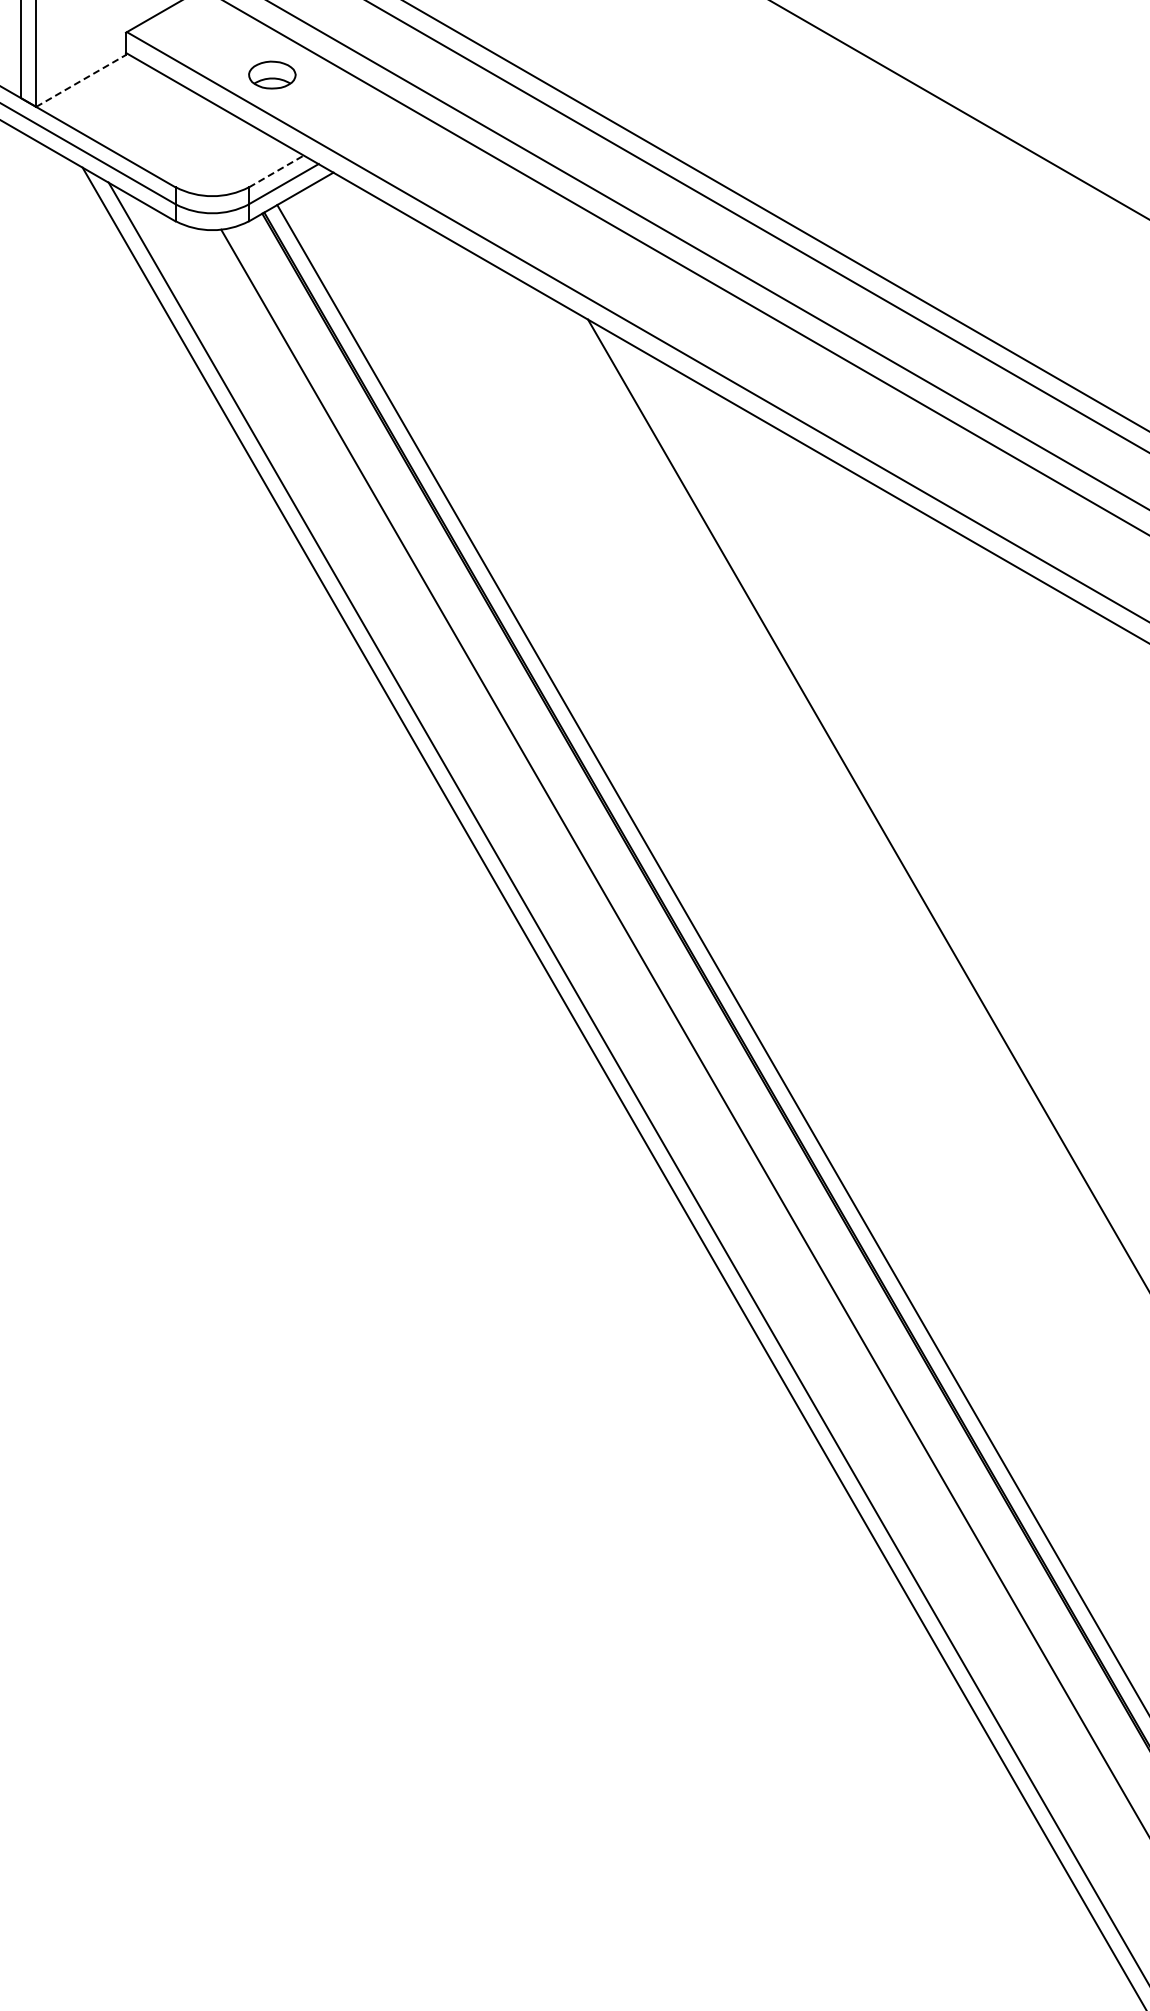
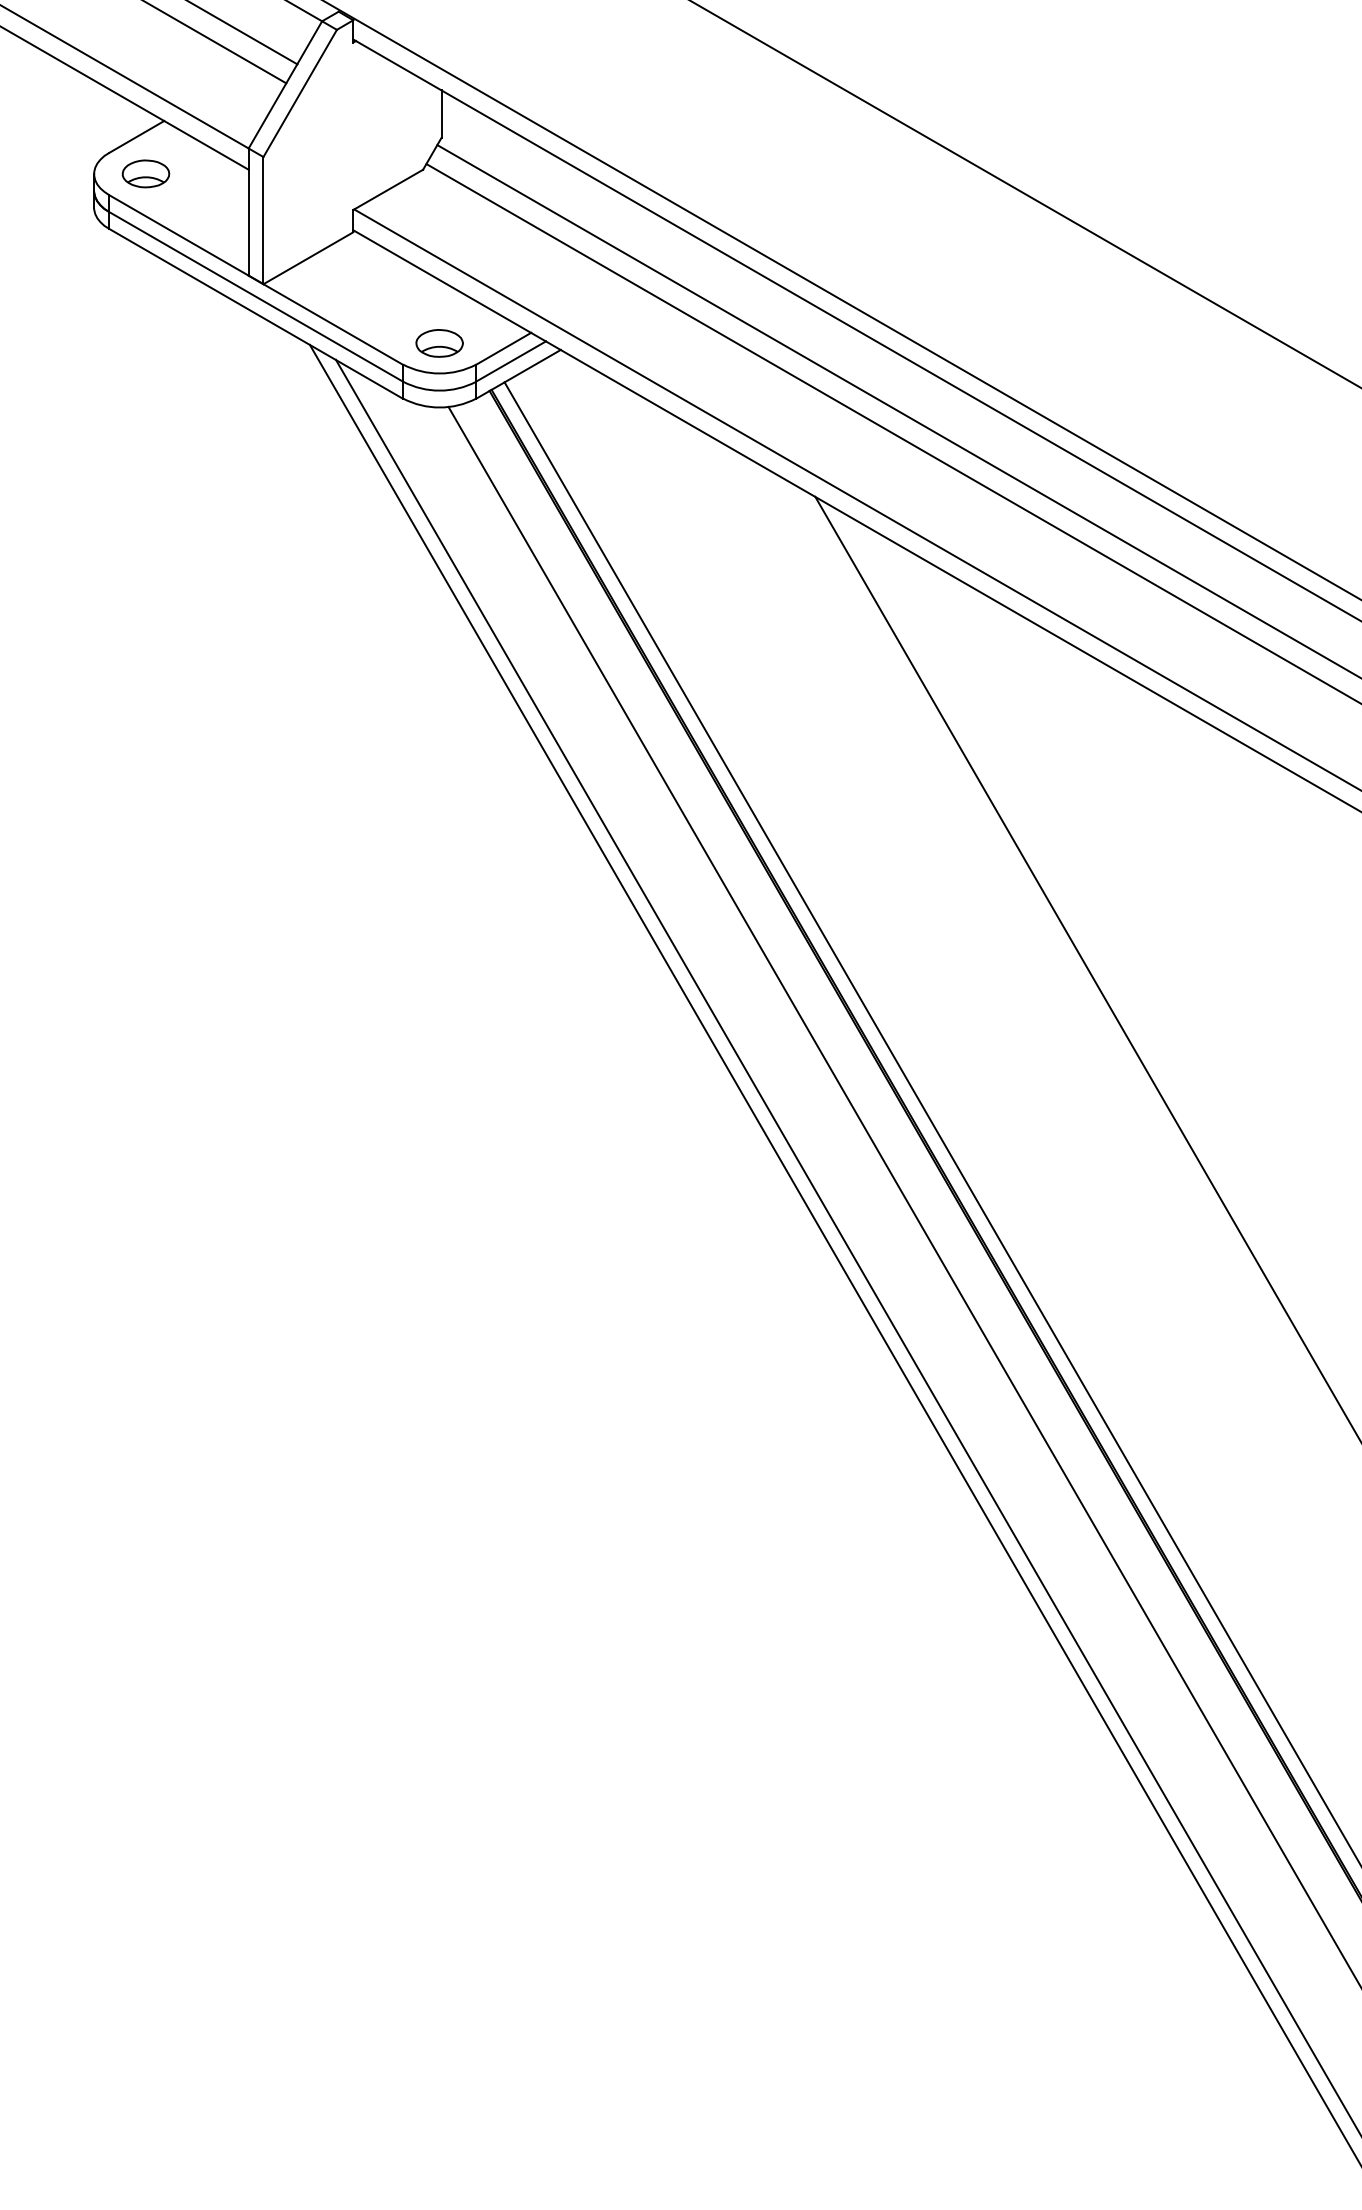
part: (272, 75) -> (439, 343), moved
line: (81, 81) -> (308, 258), dashed -> solid
line: (276, 171) -> (503, 348), dashed -> solid

